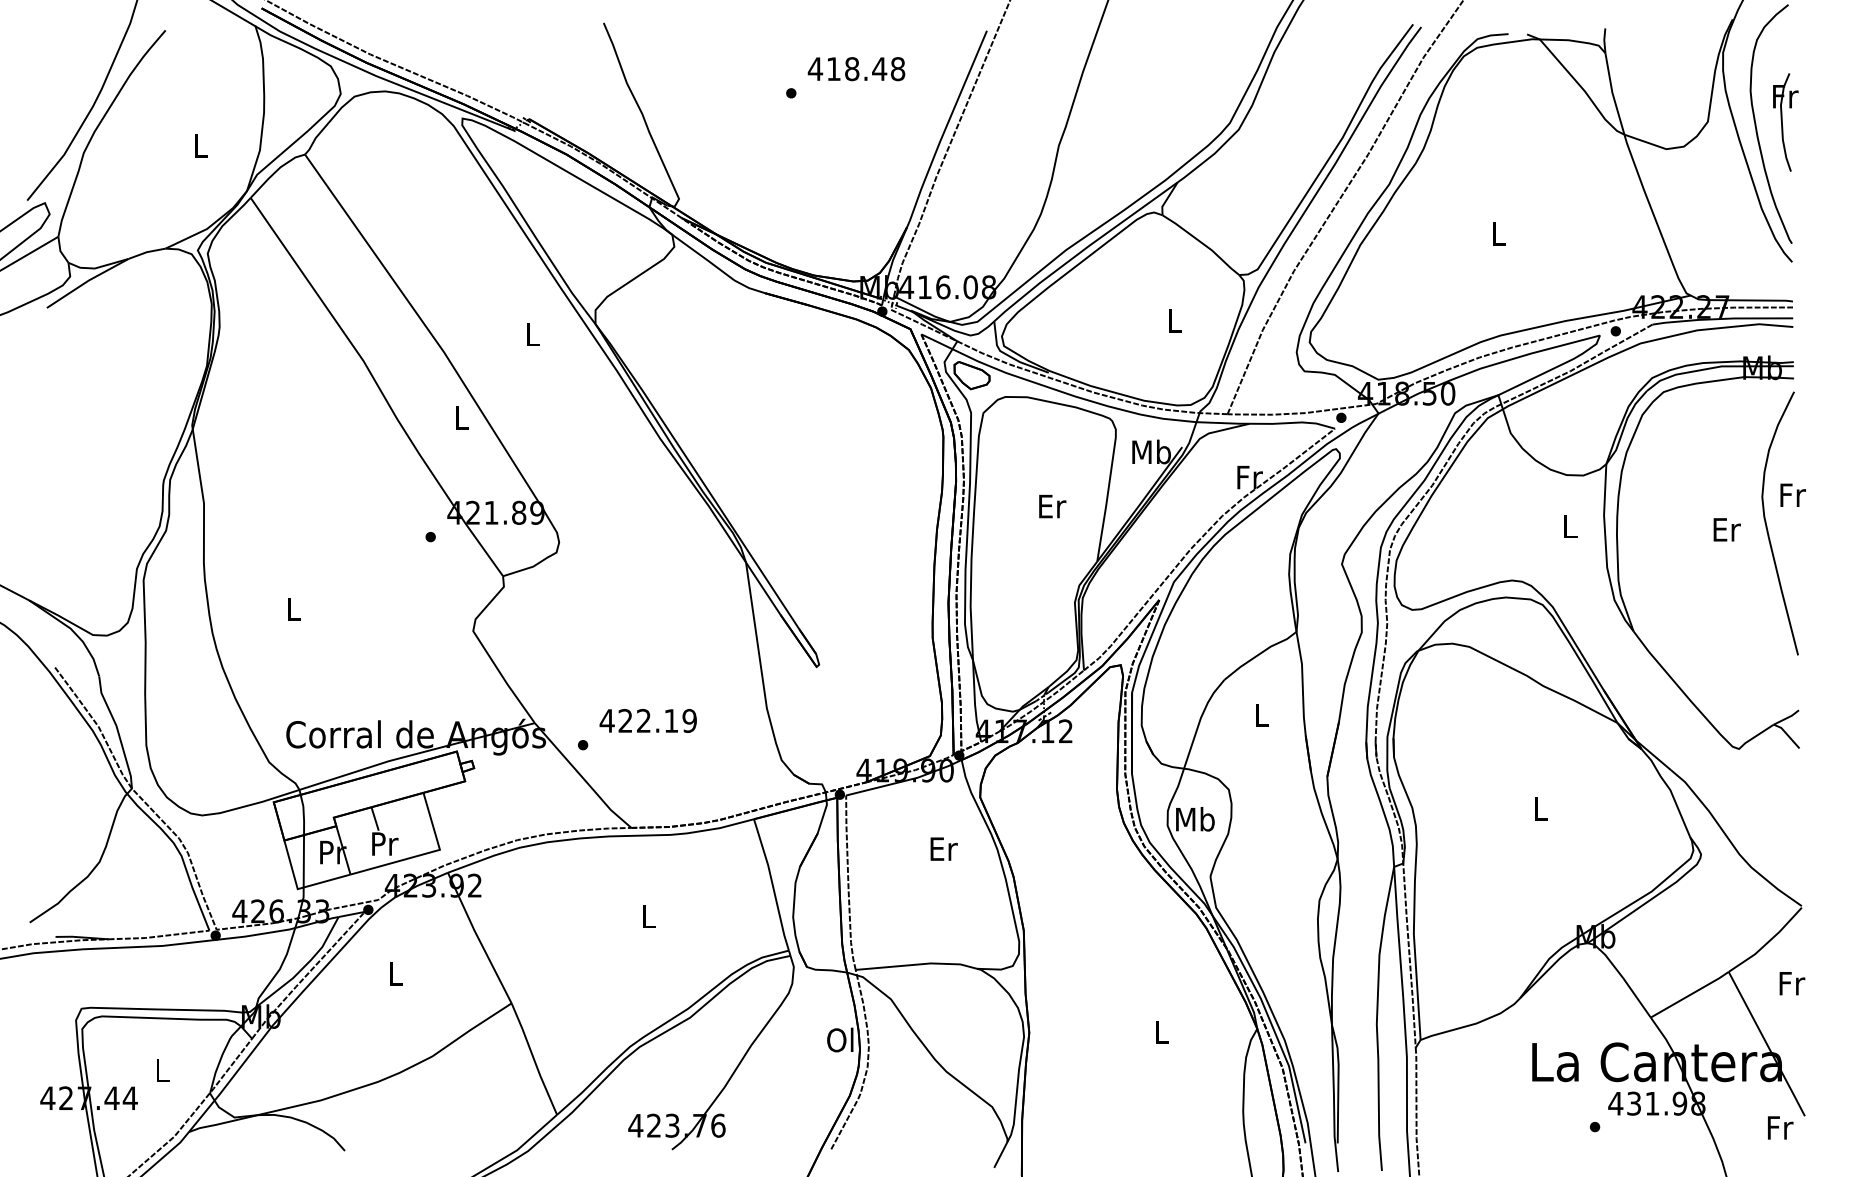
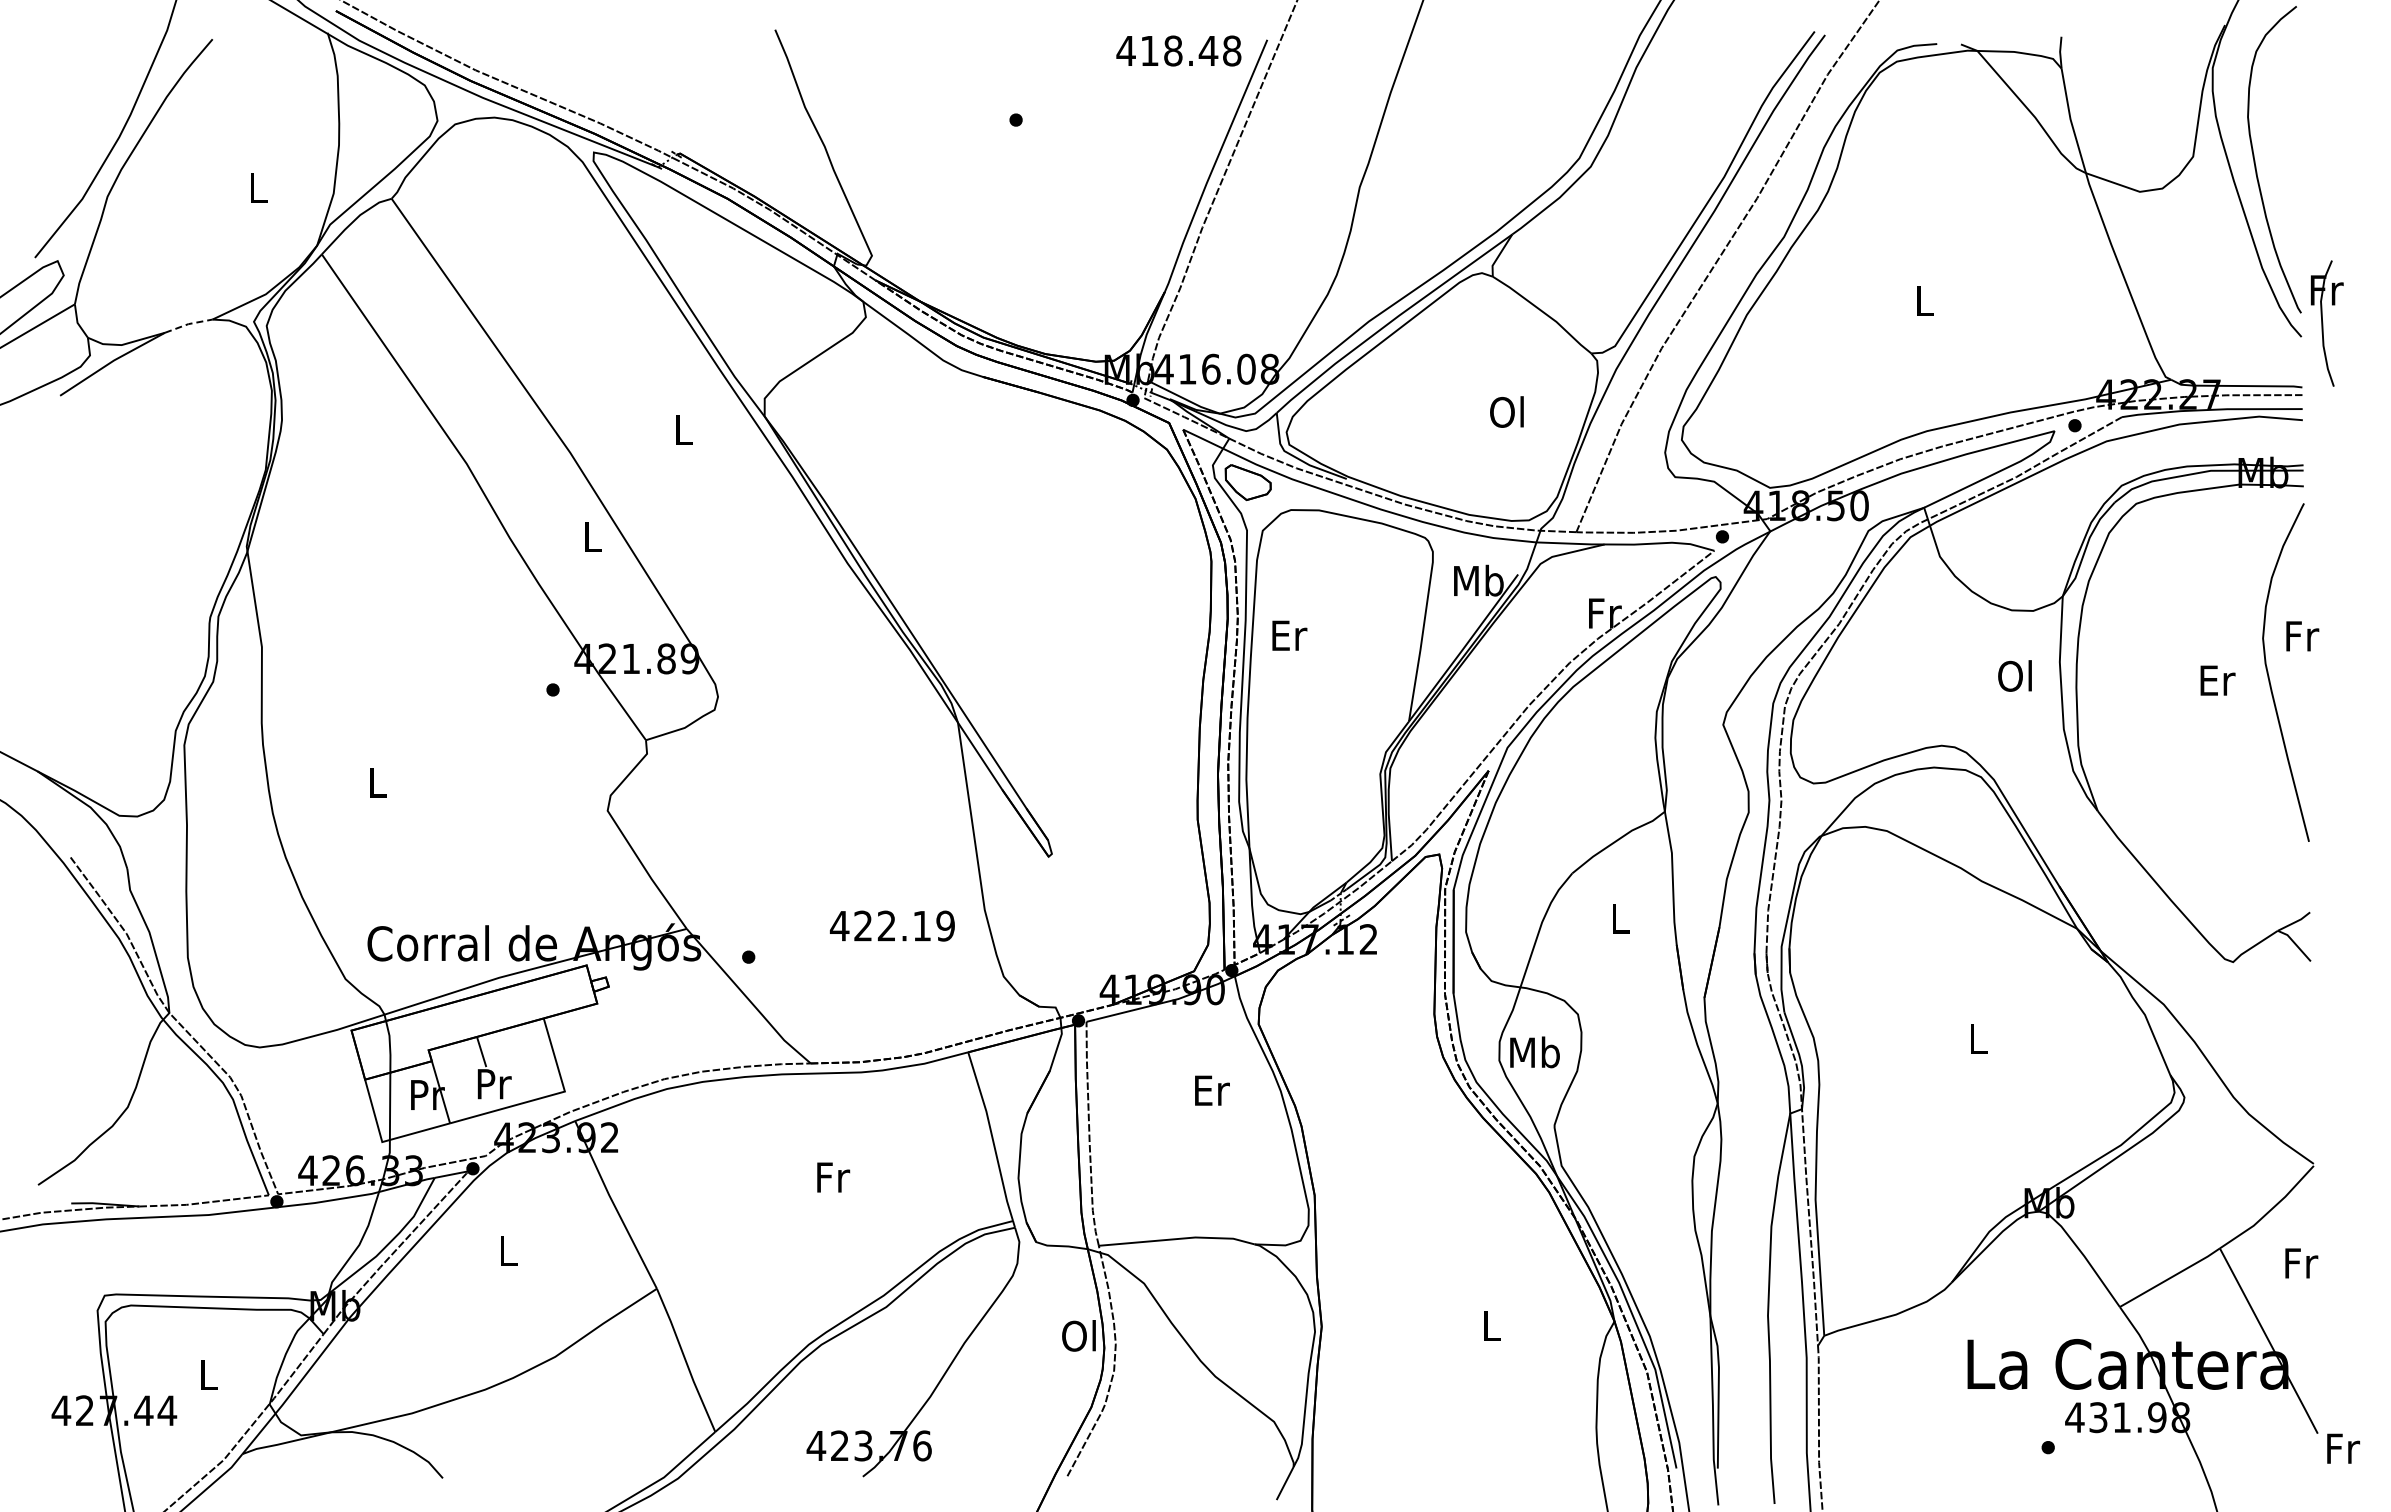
text: (856, 68) -> (1178, 50), moved
part: (1785, 122) -> (2326, 323), moved
line: (146, 252) -> (188, 324), solid -> dashed
text: (1173, 320) -> (1506, 411), L -> Ol
text: (1052, 506) -> (1289, 635), moved
text: (1568, 525) -> (2014, 675), L -> Ol
text: (648, 720) -> (892, 925), moved
text: (649, 916) -> (833, 1177), L -> Fr
text: (1780, 1127) -> (2343, 1448), moved

